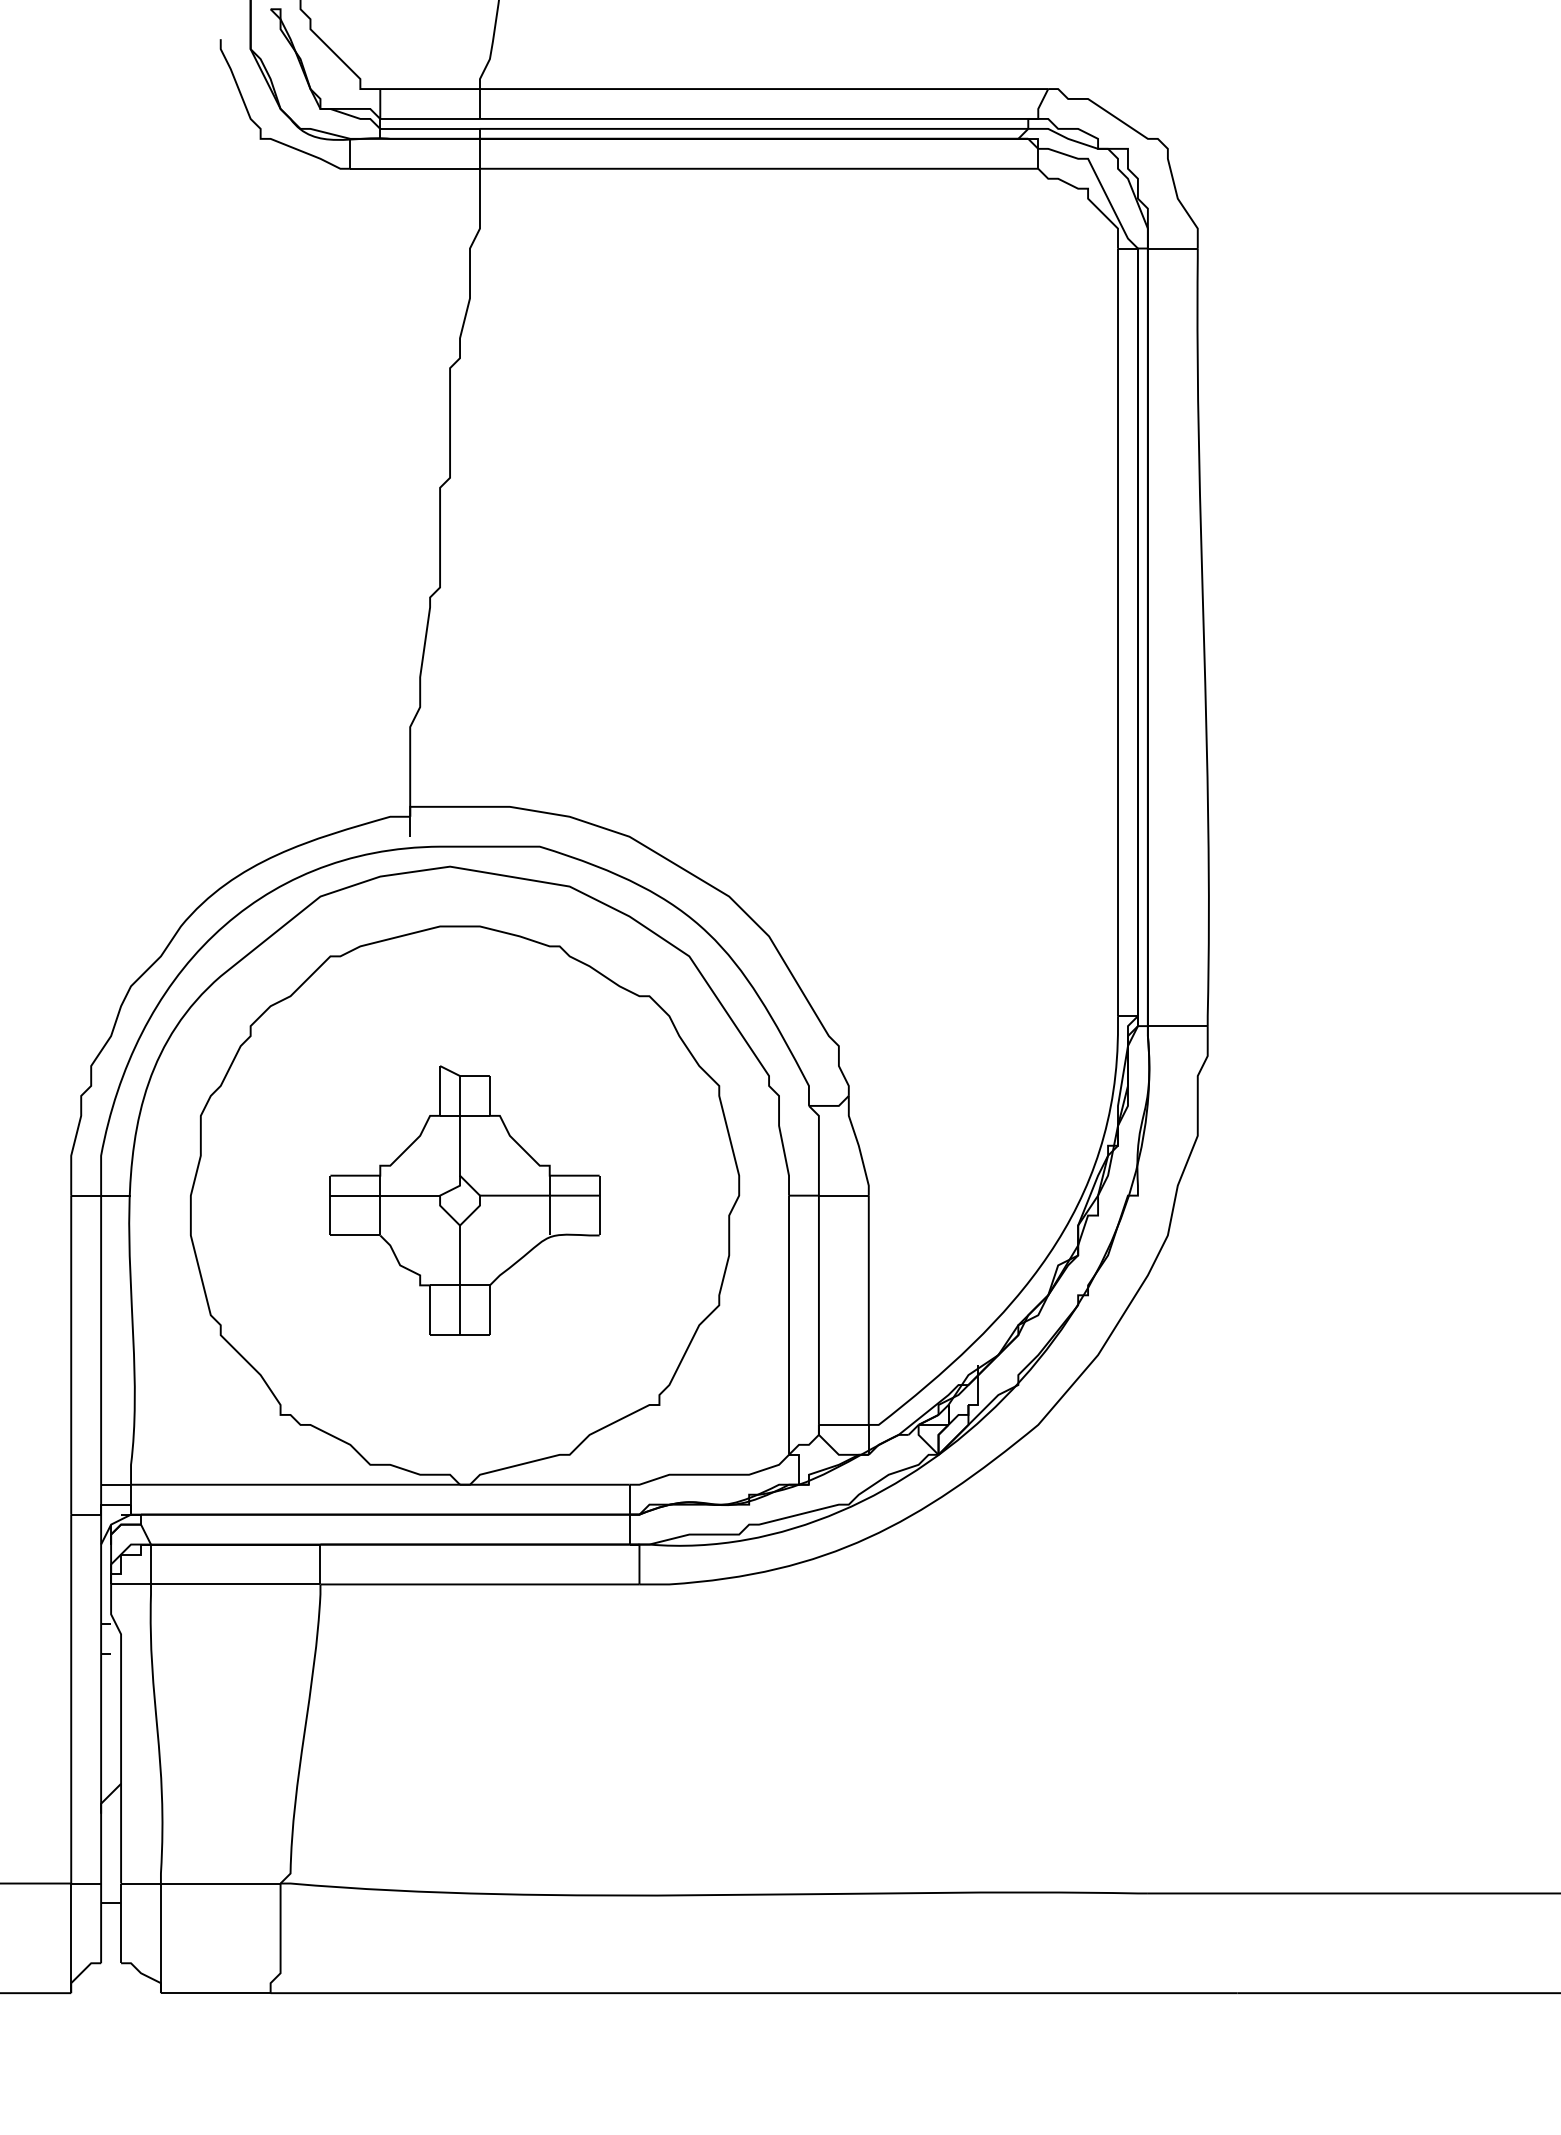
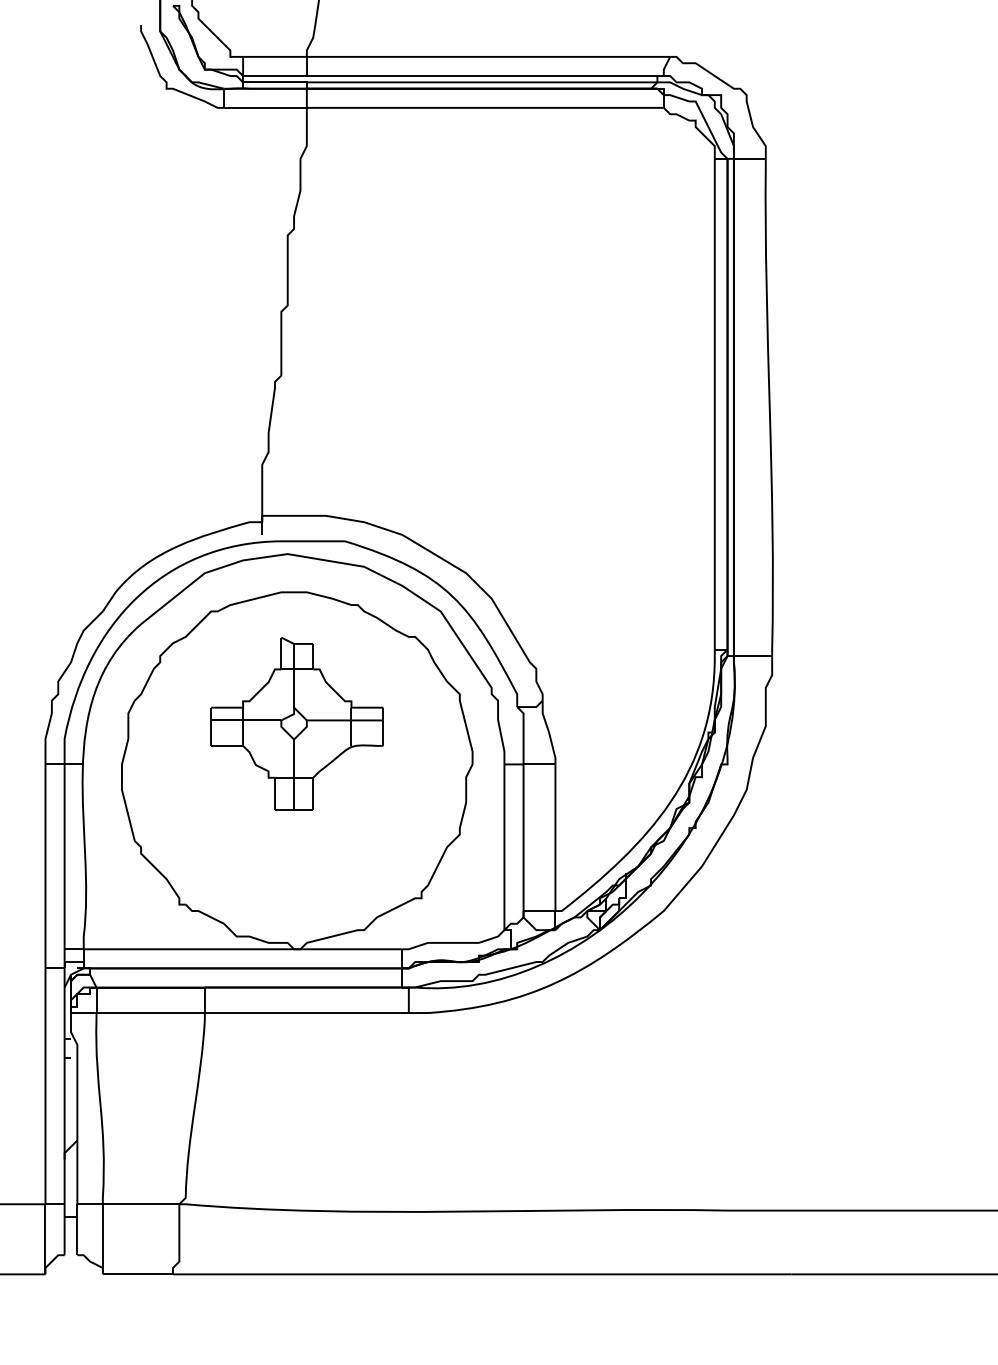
part: (463, 1200) -> (296, 723), moved

